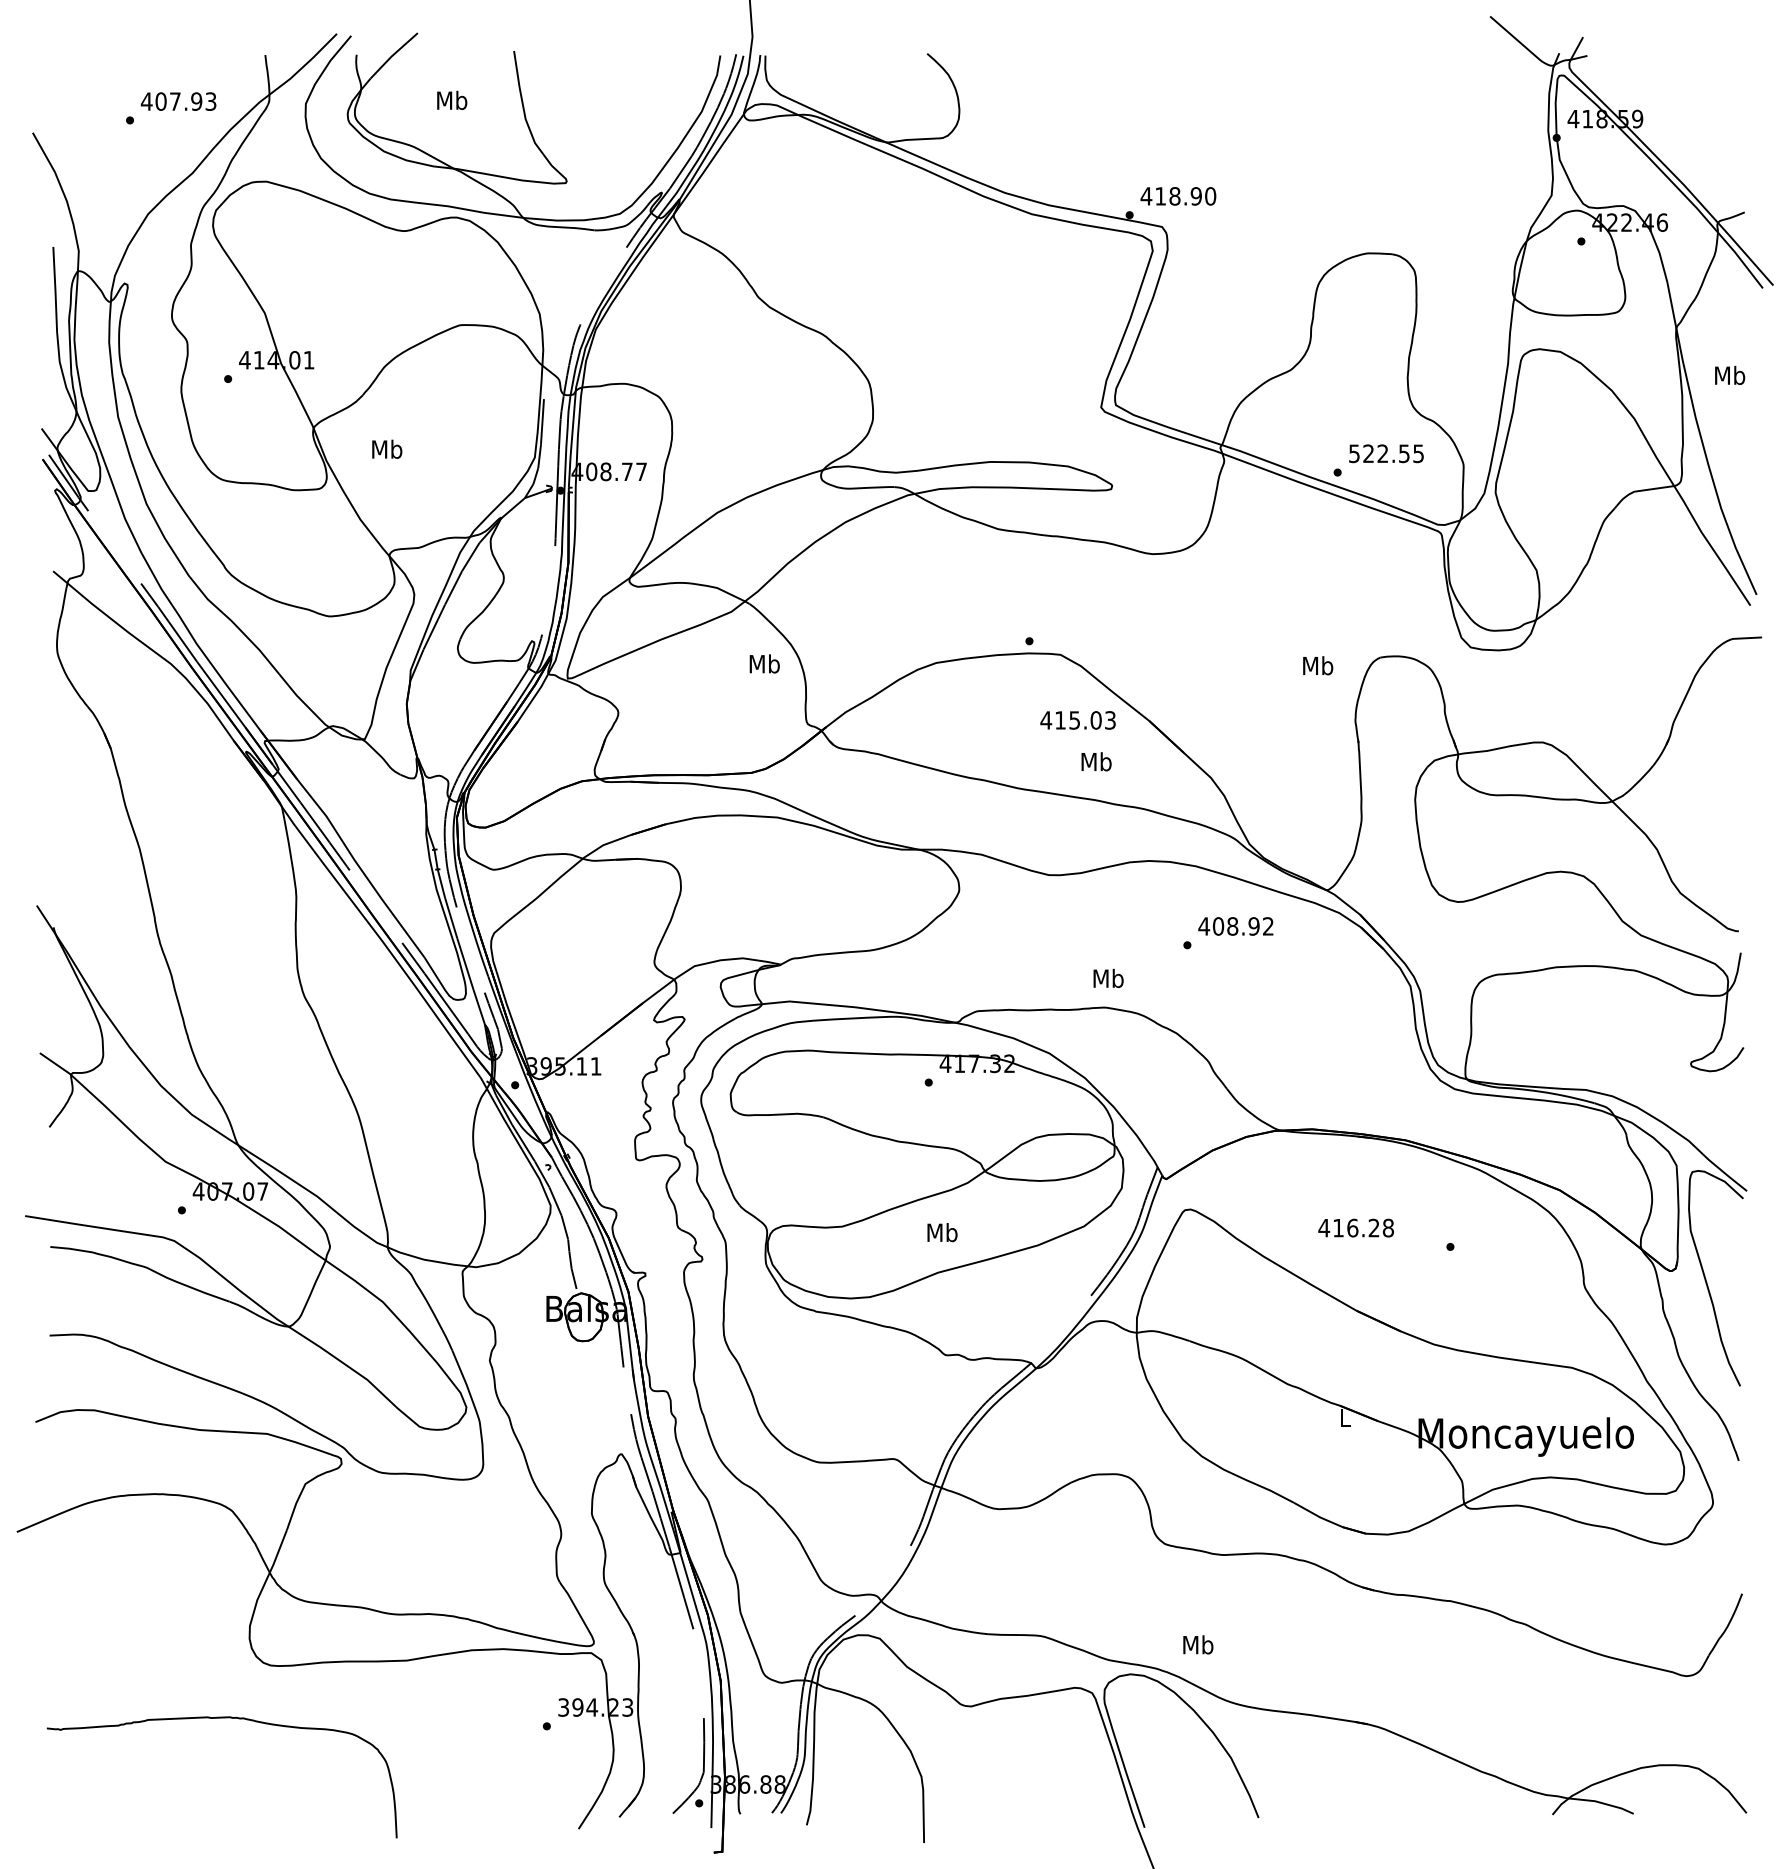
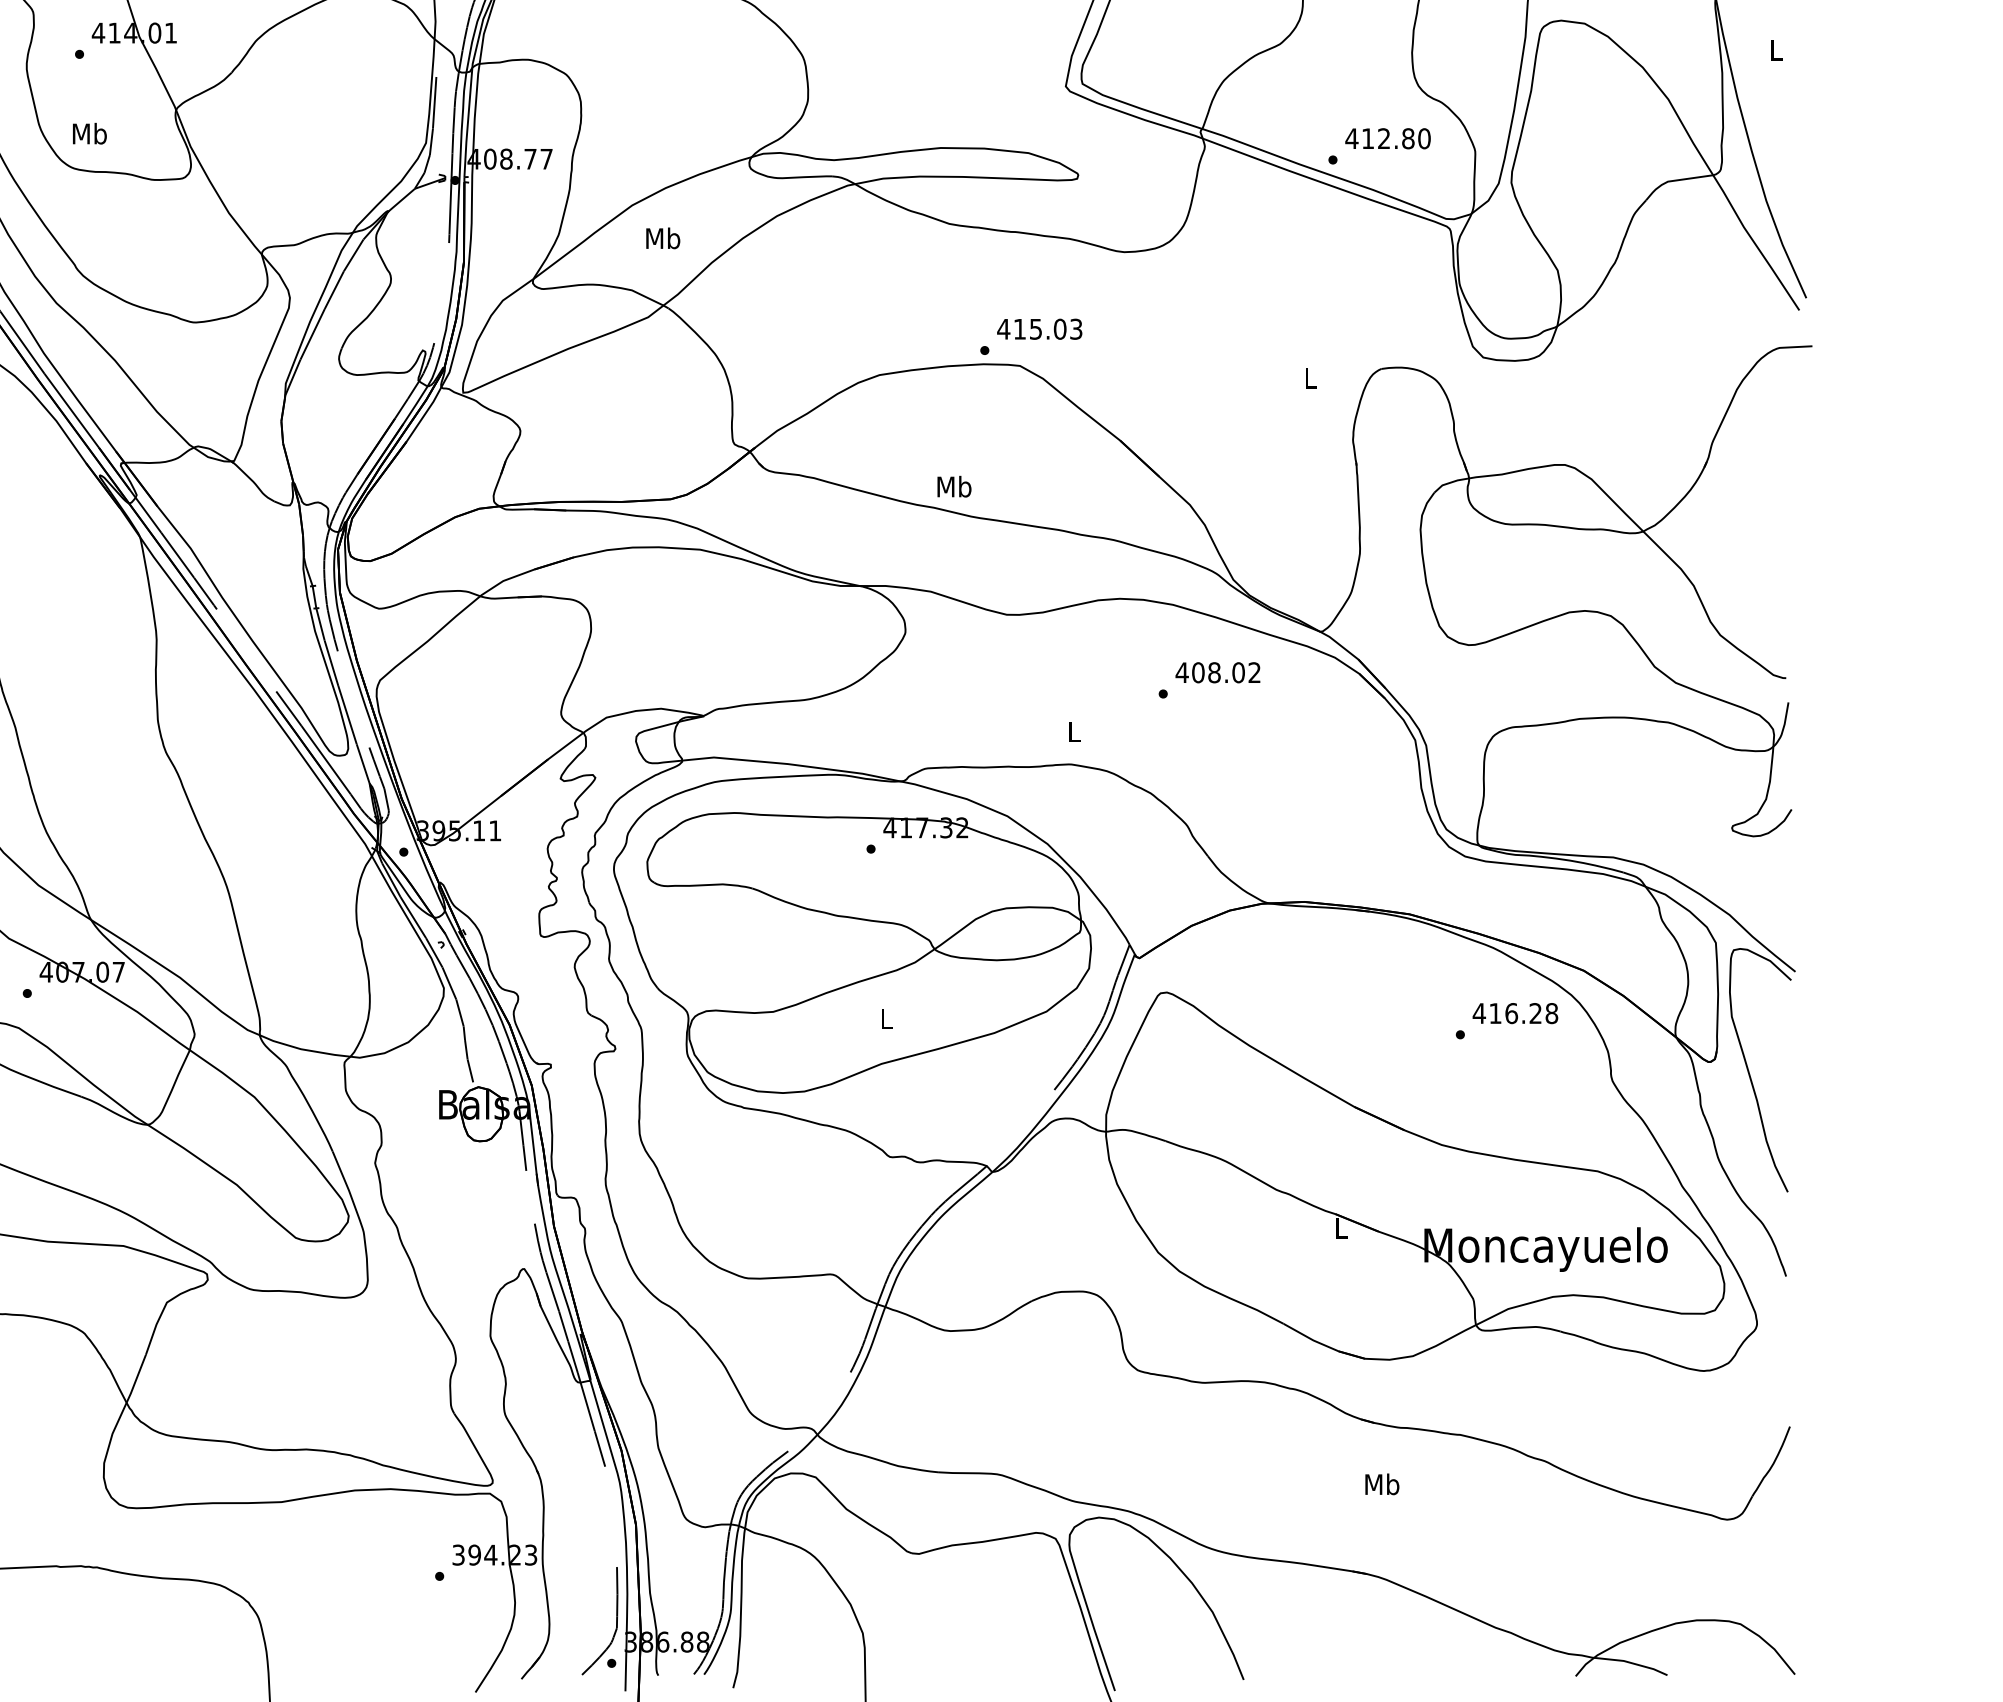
text: (1730, 374) -> (1776, 49), Mb -> L
text: (387, 448) -> (90, 132), moved
text: (1386, 453) -> (1388, 138), 522.55 -> 412.80
text: (764, 663) -> (662, 237), moved
text: (1318, 665) -> (1311, 377), Mb -> L
text: (1077, 720) -> (1039, 329), moved
text: (1096, 761) -> (954, 486), moved
text: (1253, 926) -> (1237, 672), 408.92 -> 408.02
text: (1108, 978) -> (1074, 731), Mb -> L
text: (1355, 1227) -> (1514, 1012), moved
text: (942, 1232) -> (886, 1018), Mb -> L
text: (1198, 1644) -> (1382, 1483), moved

